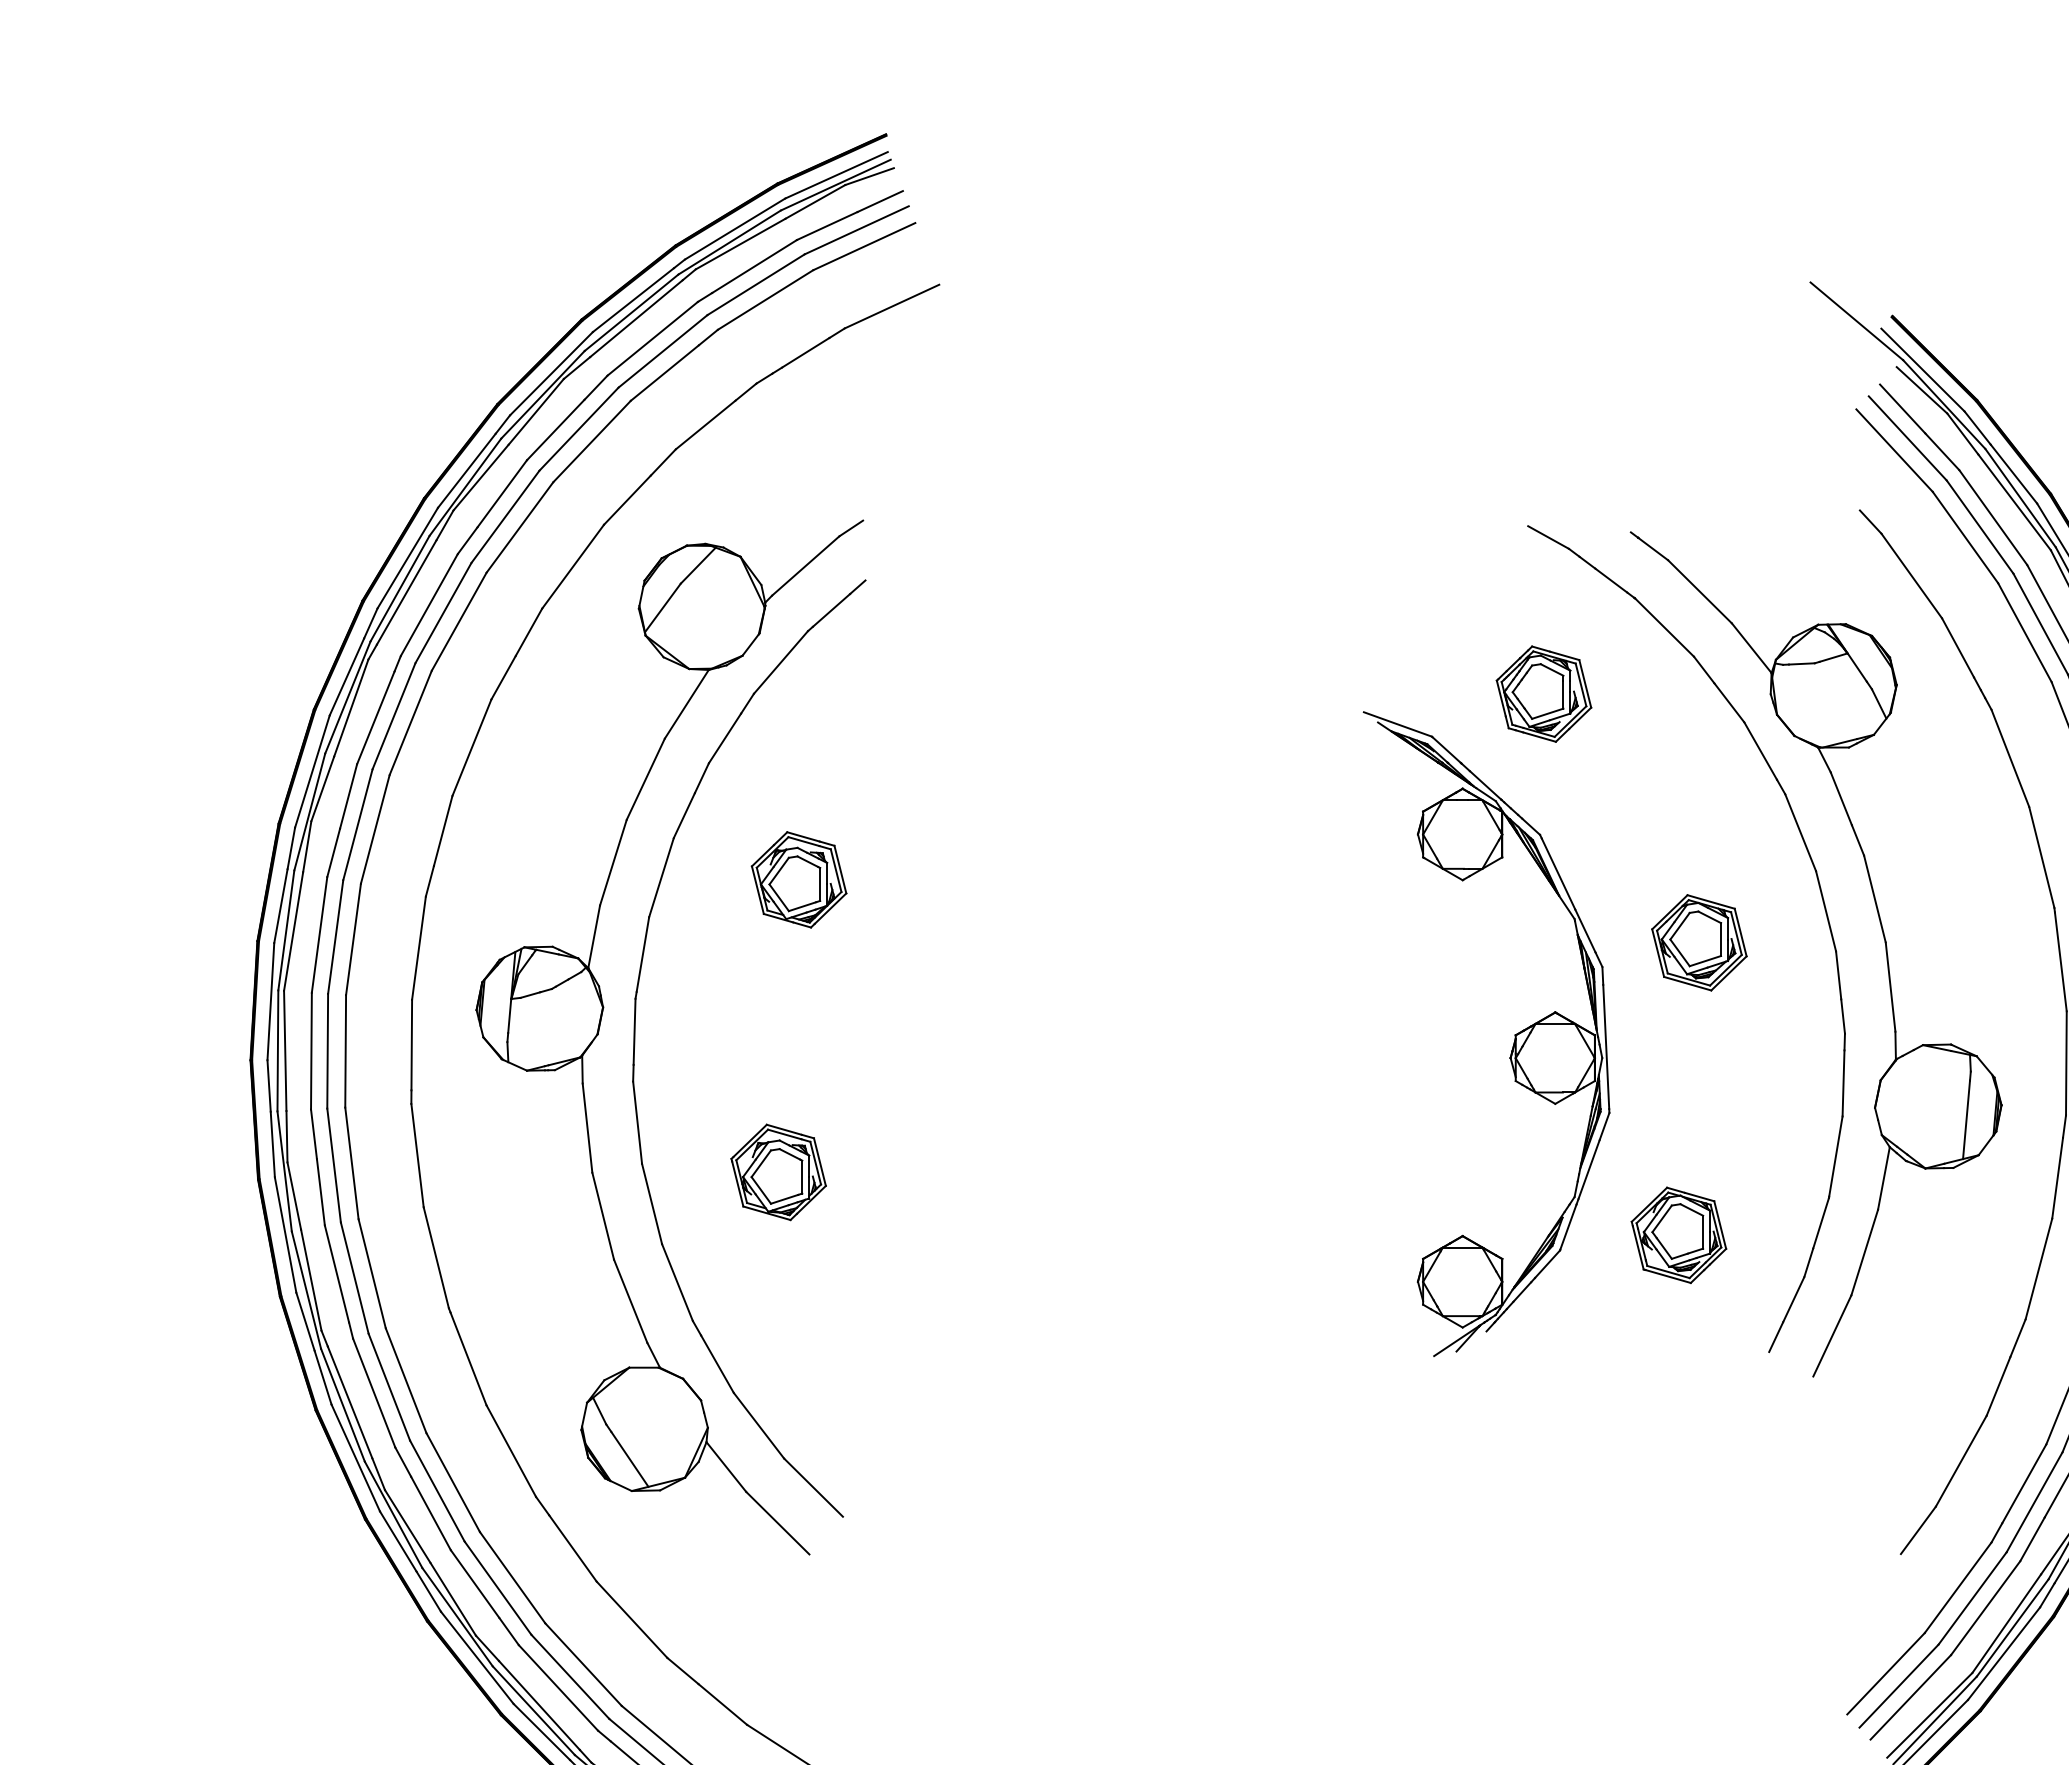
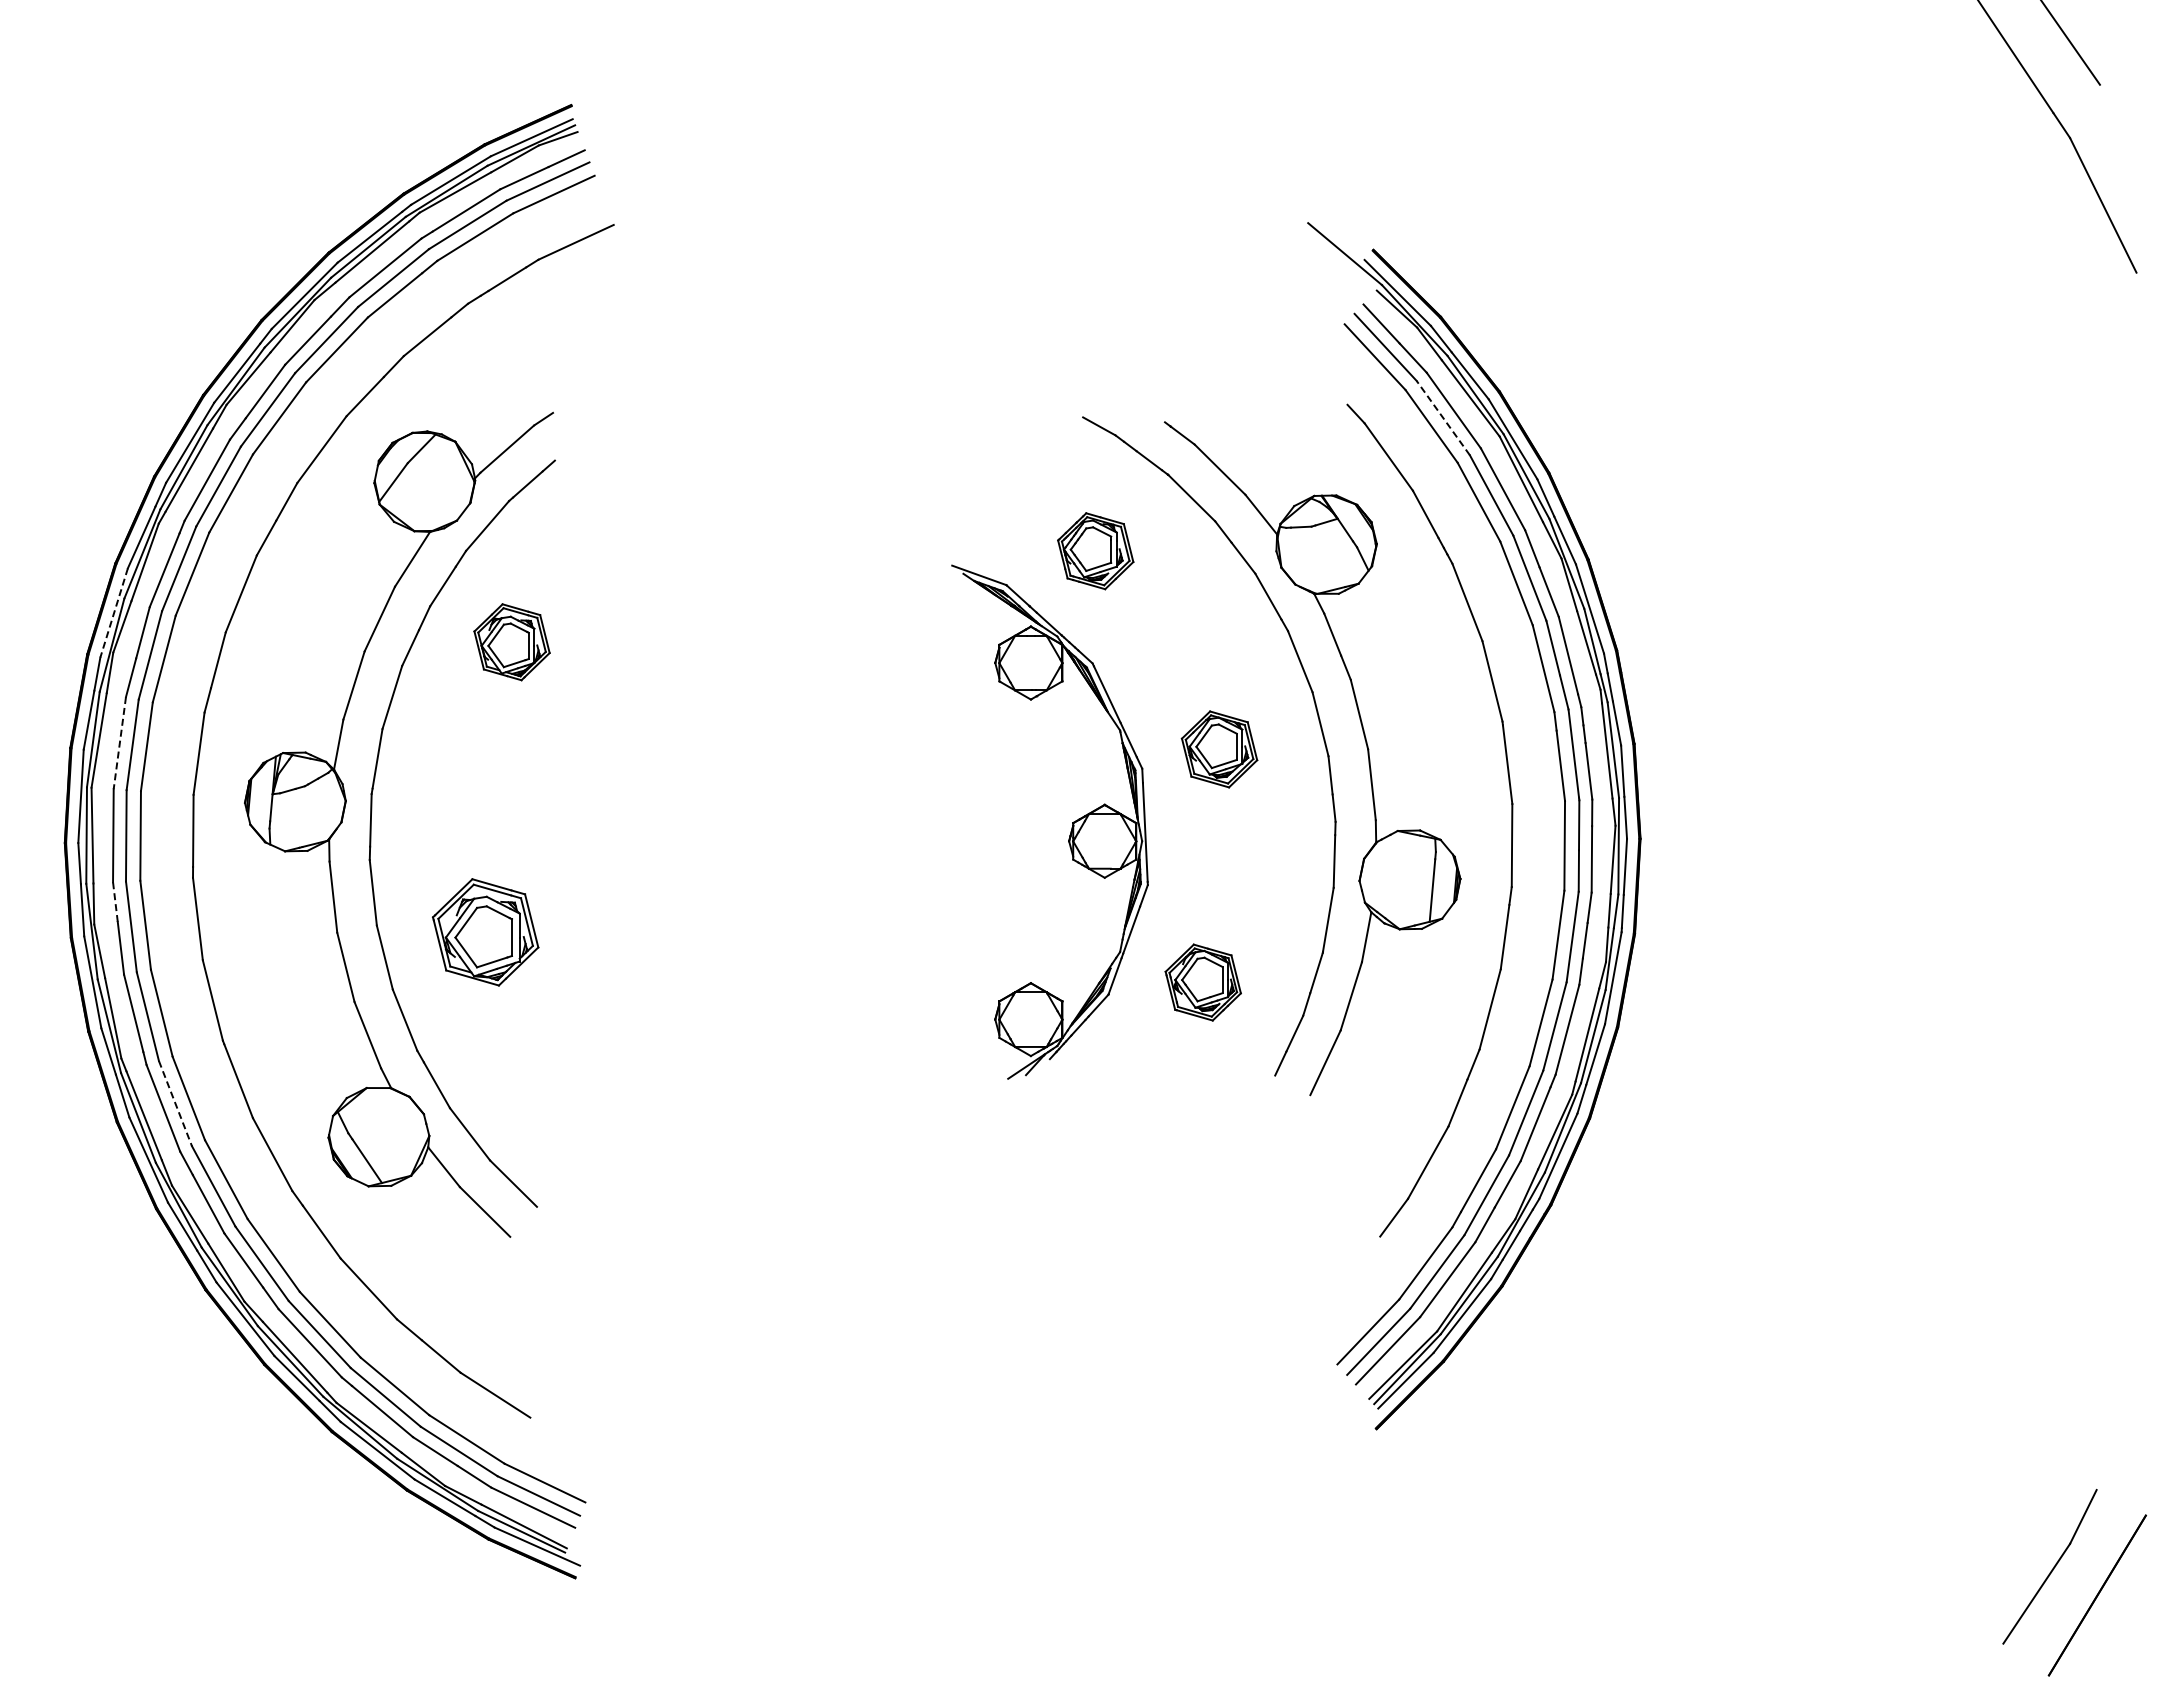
line: (1980, 527) -> (1443, 418), solid -> dashed
line: (312, 771) -> (114, 612), solid -> dashed
part: (798, 880) -> (511, 642), moved
line: (319, 935) -> (119, 743), solid -> dashed
line: (314, 1134) -> (115, 902), solid -> dashed
part: (778, 1172) -> (485, 932), size x1.4
line: (389, 1387) -> (175, 1103), solid -> dashed

